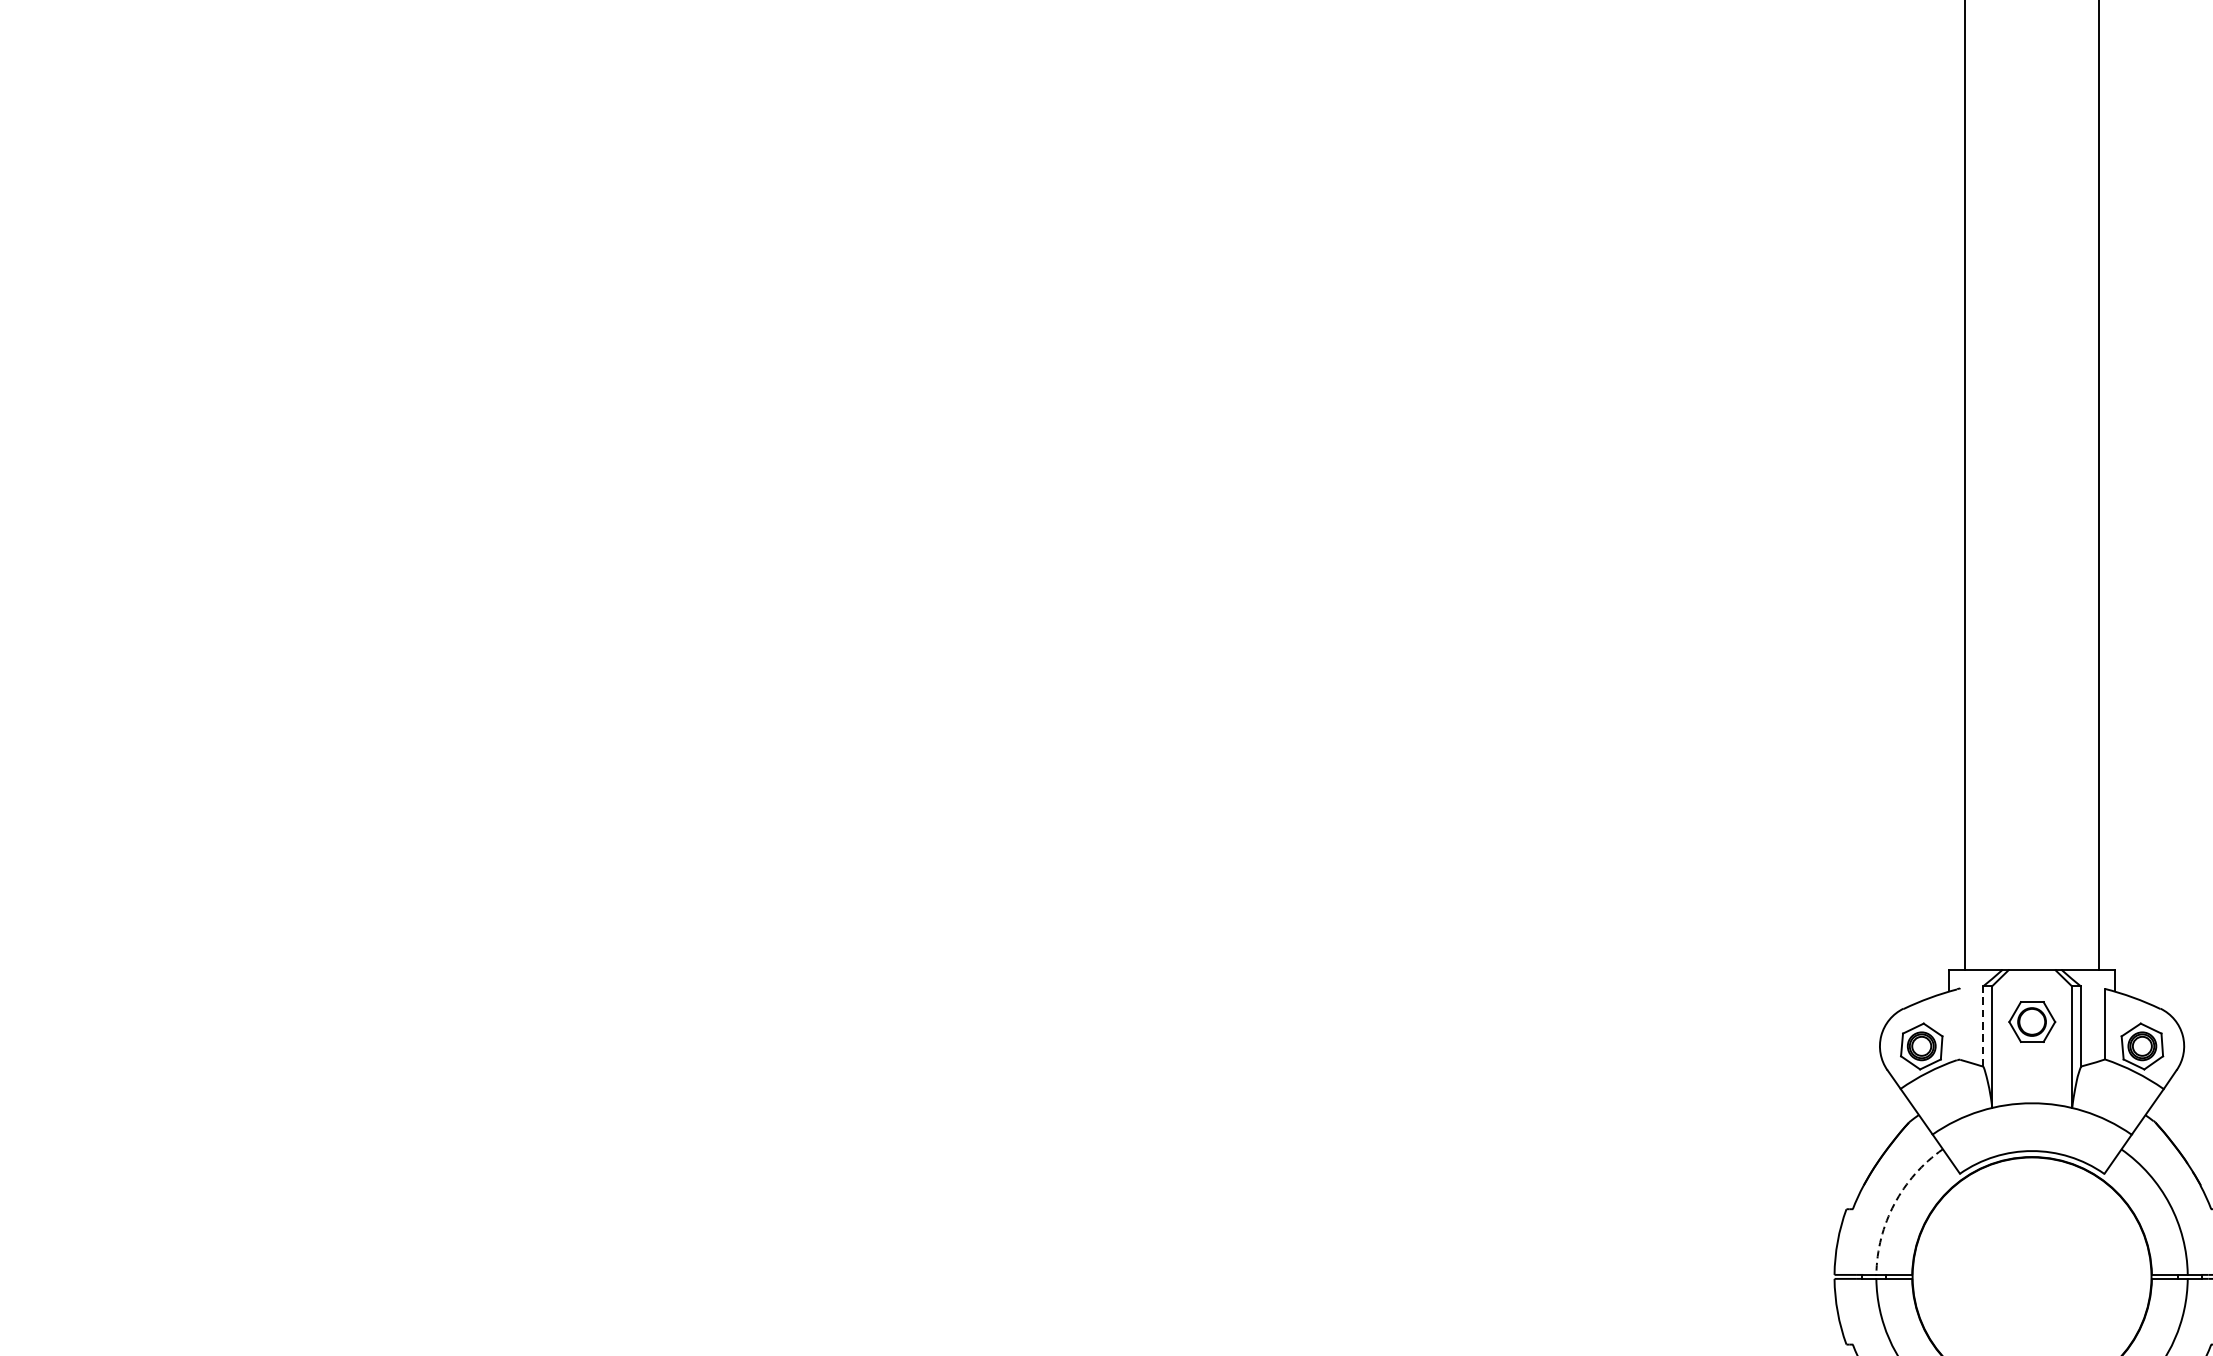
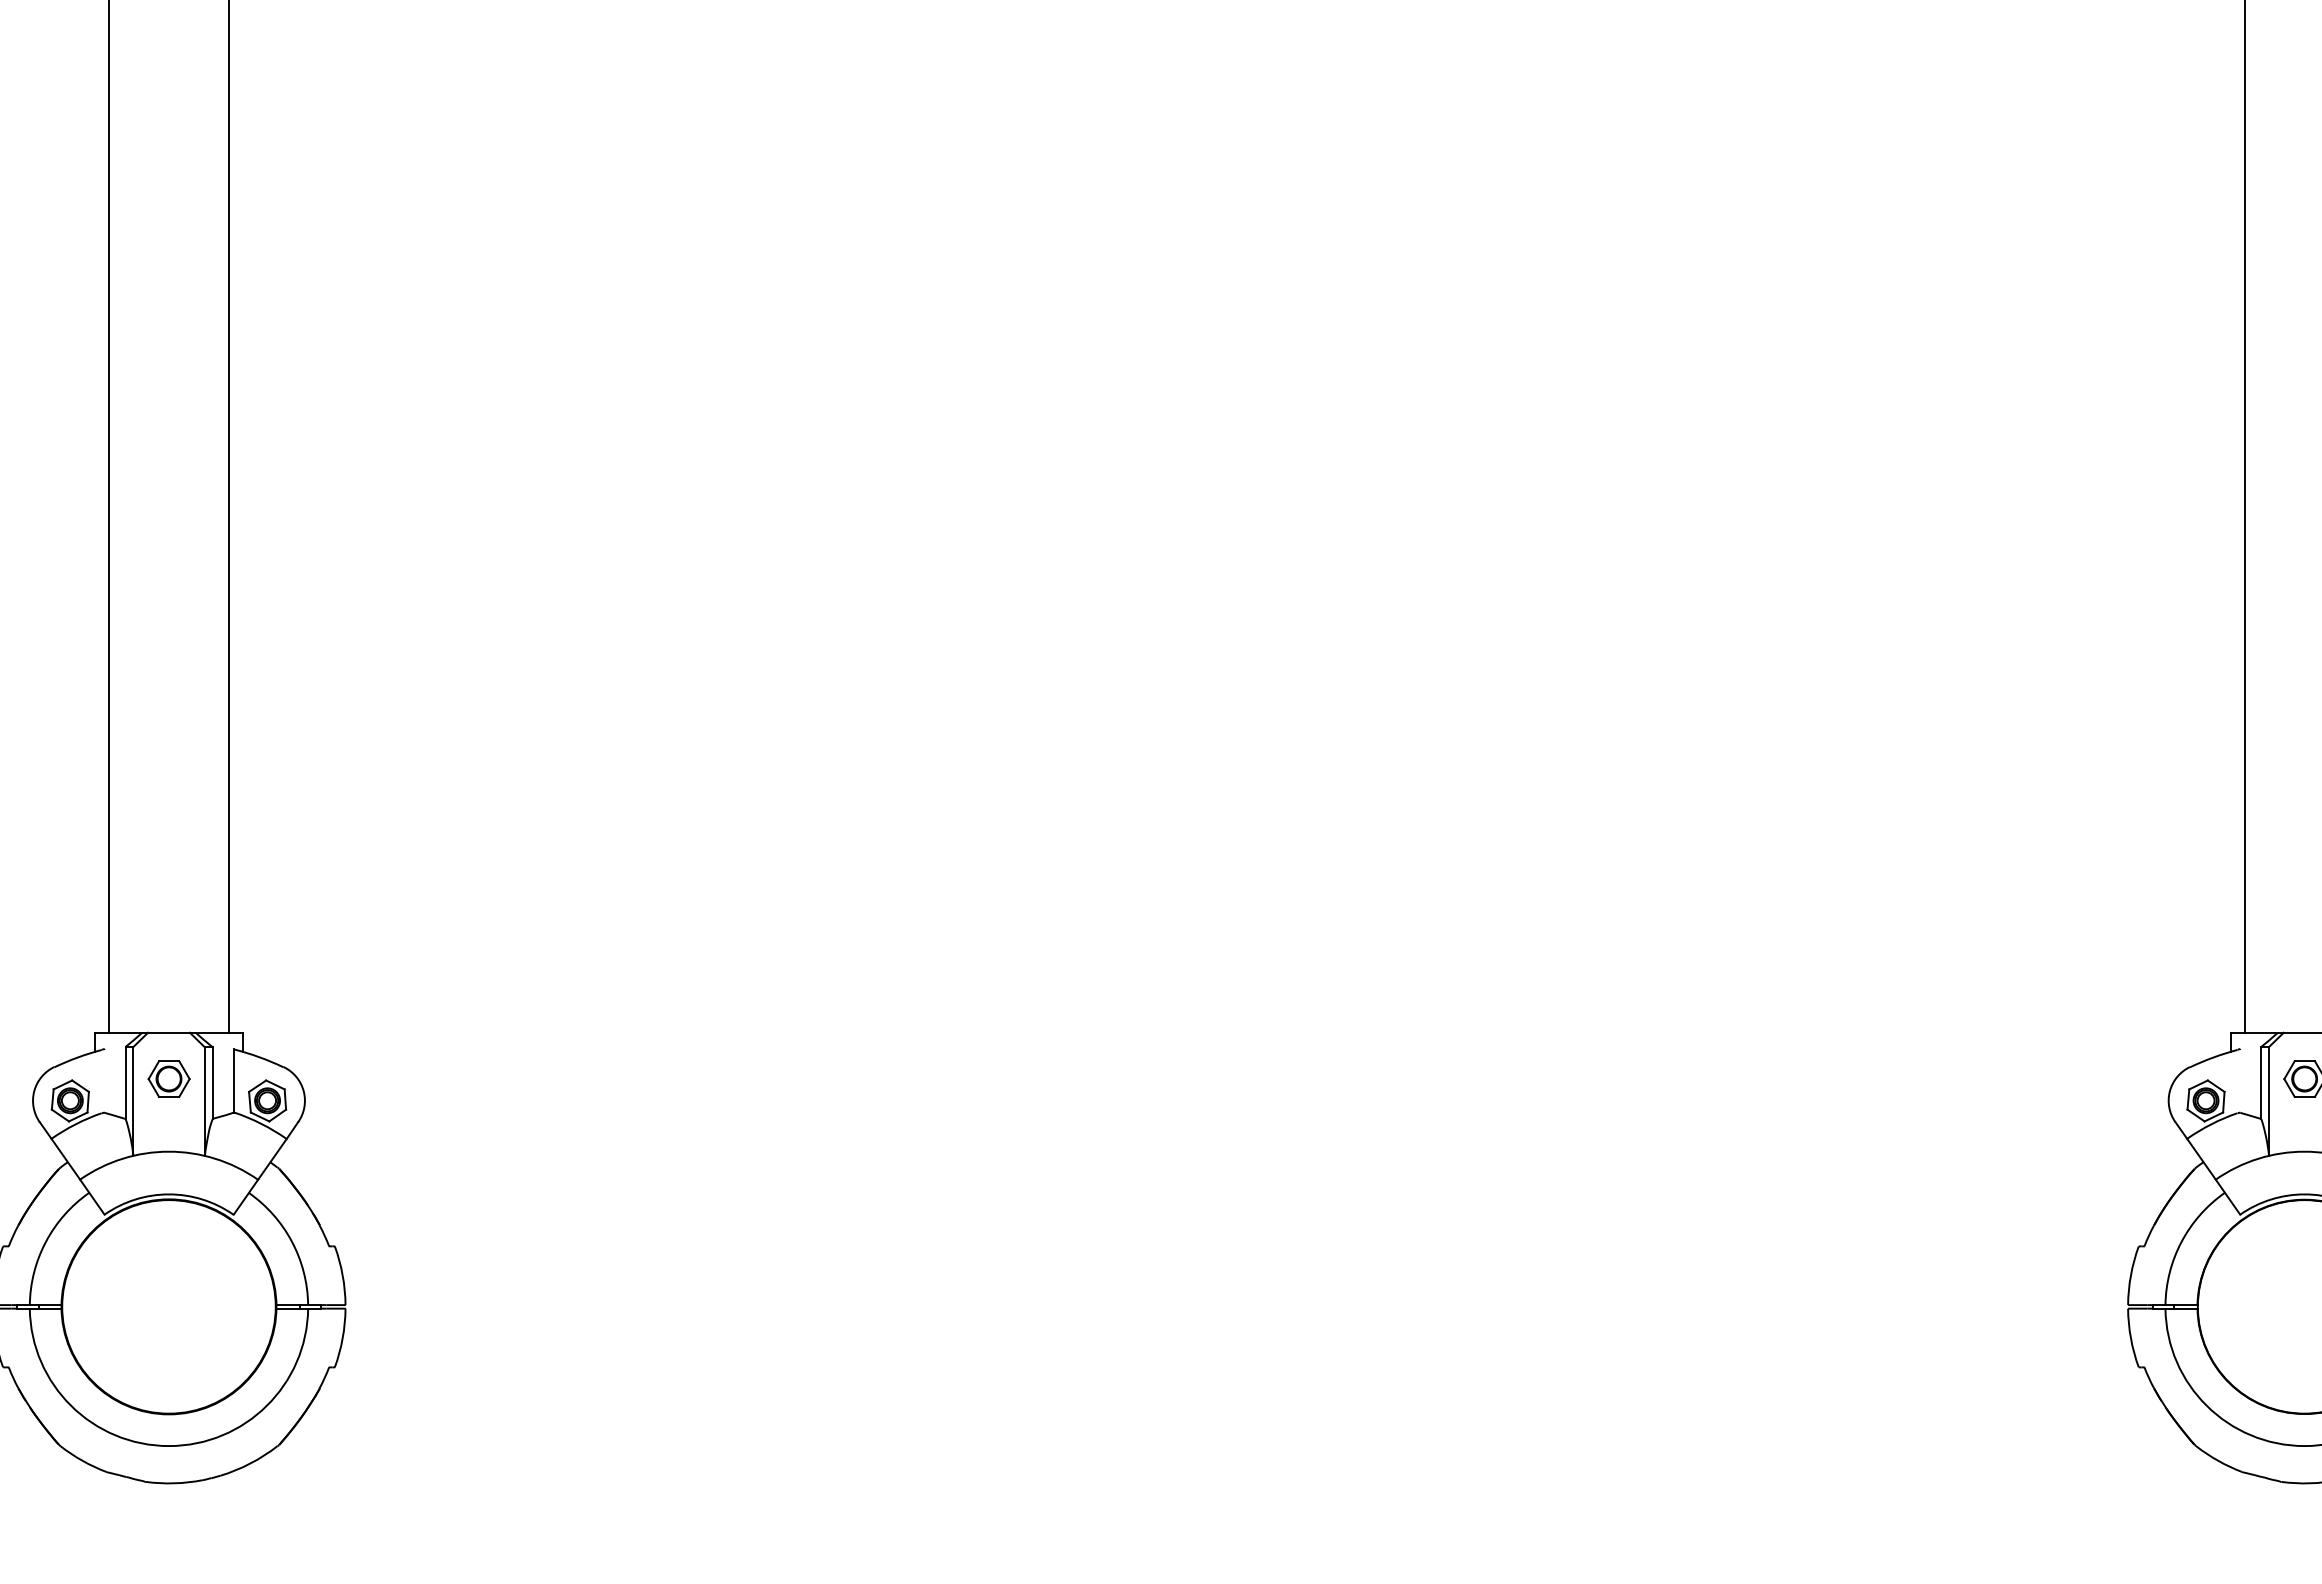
line: (1983, 1025) -> (2261, 1082), dashed -> solid
arc: (1894, 1203) -> (2181, 1241), dashed -> solid

